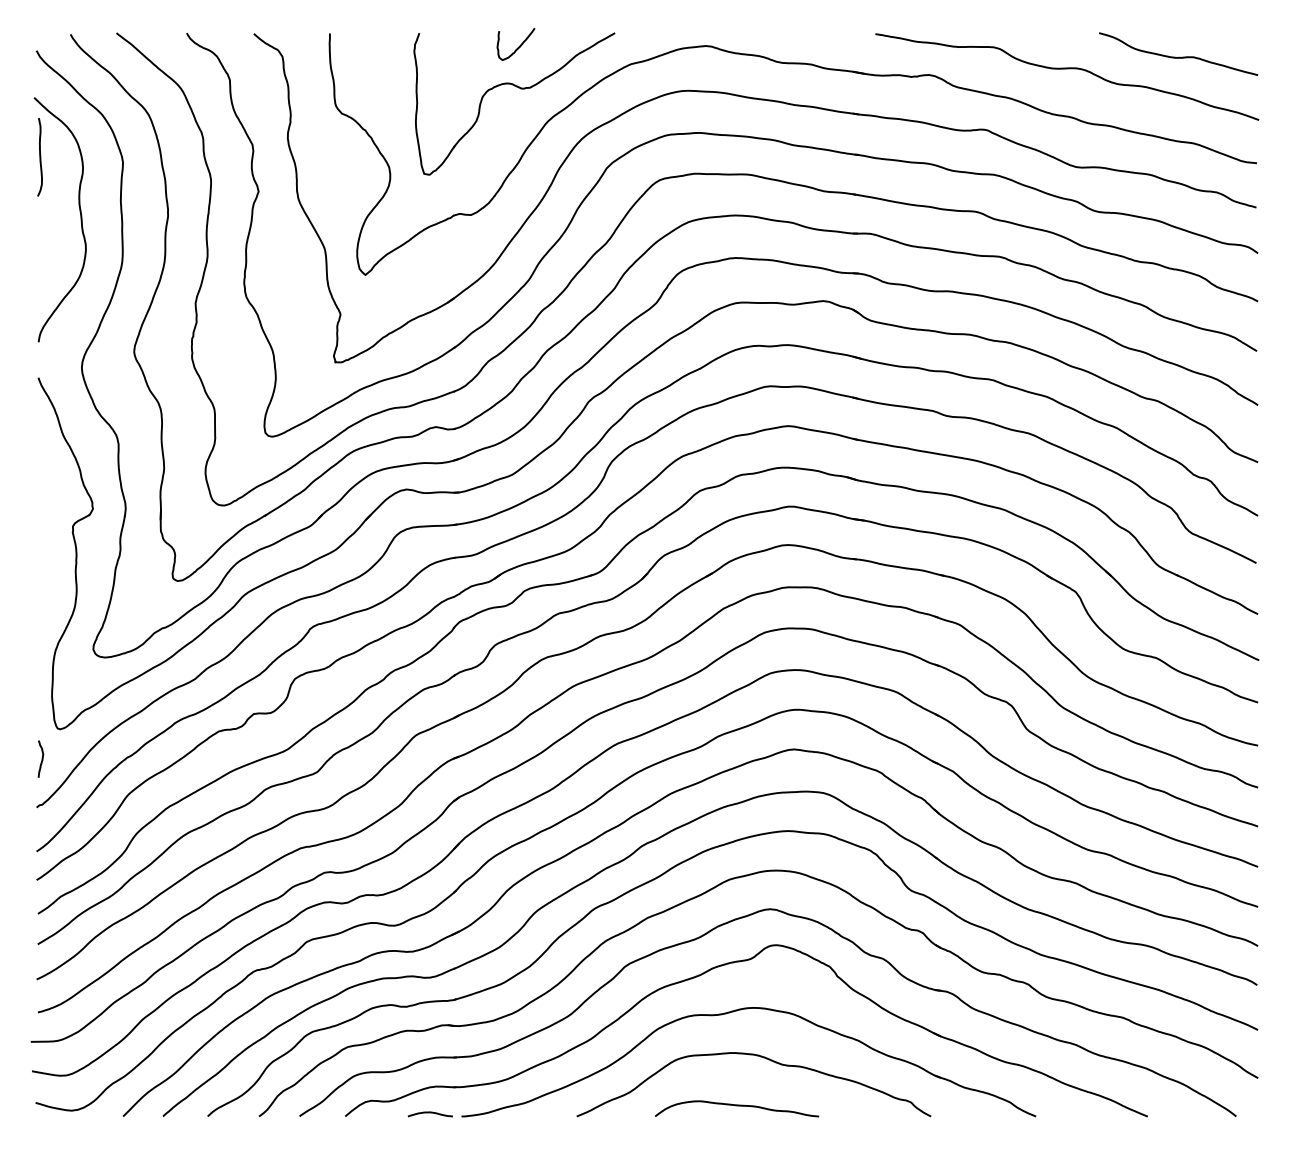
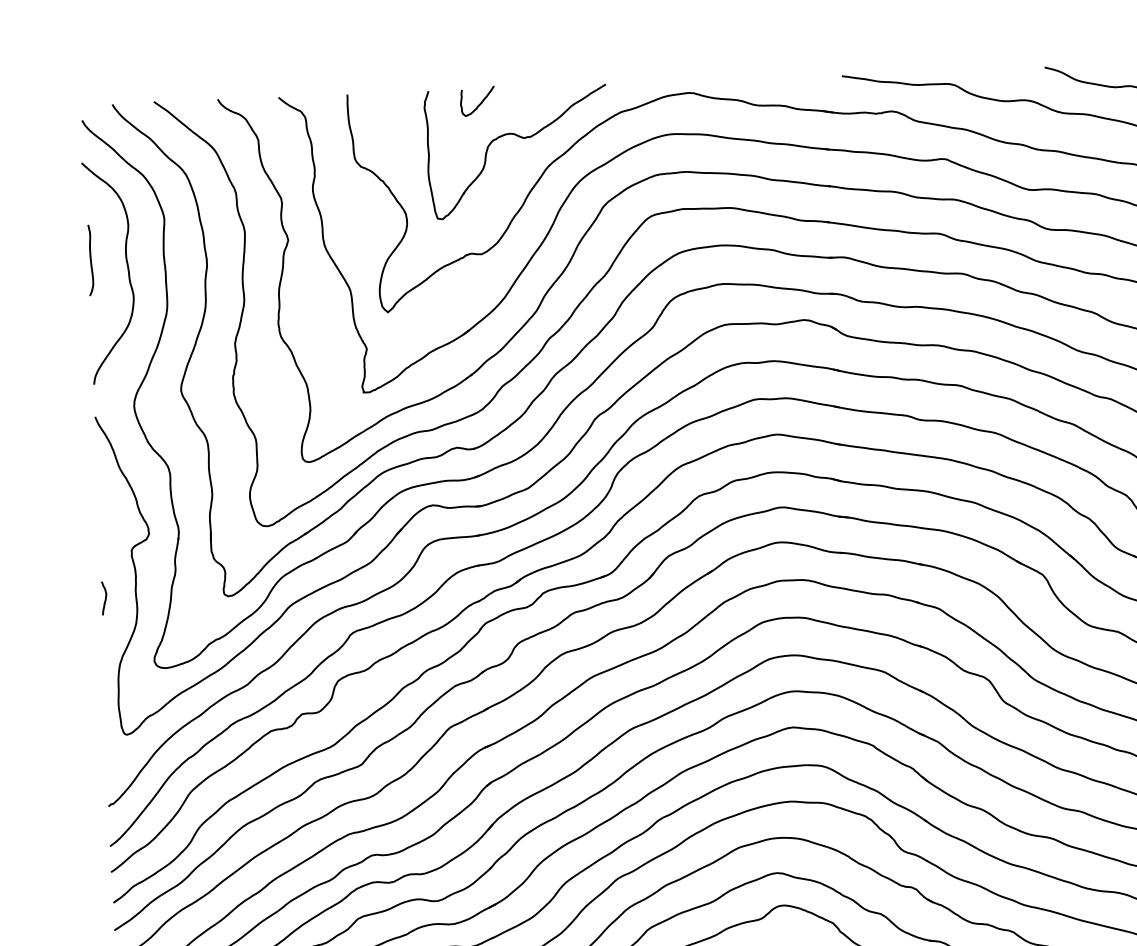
curve: (518, 46) -> (479, 103), moved
curve: (39, 157) -> (90, 260), moved
curve: (41, 758) -> (104, 597), moved

